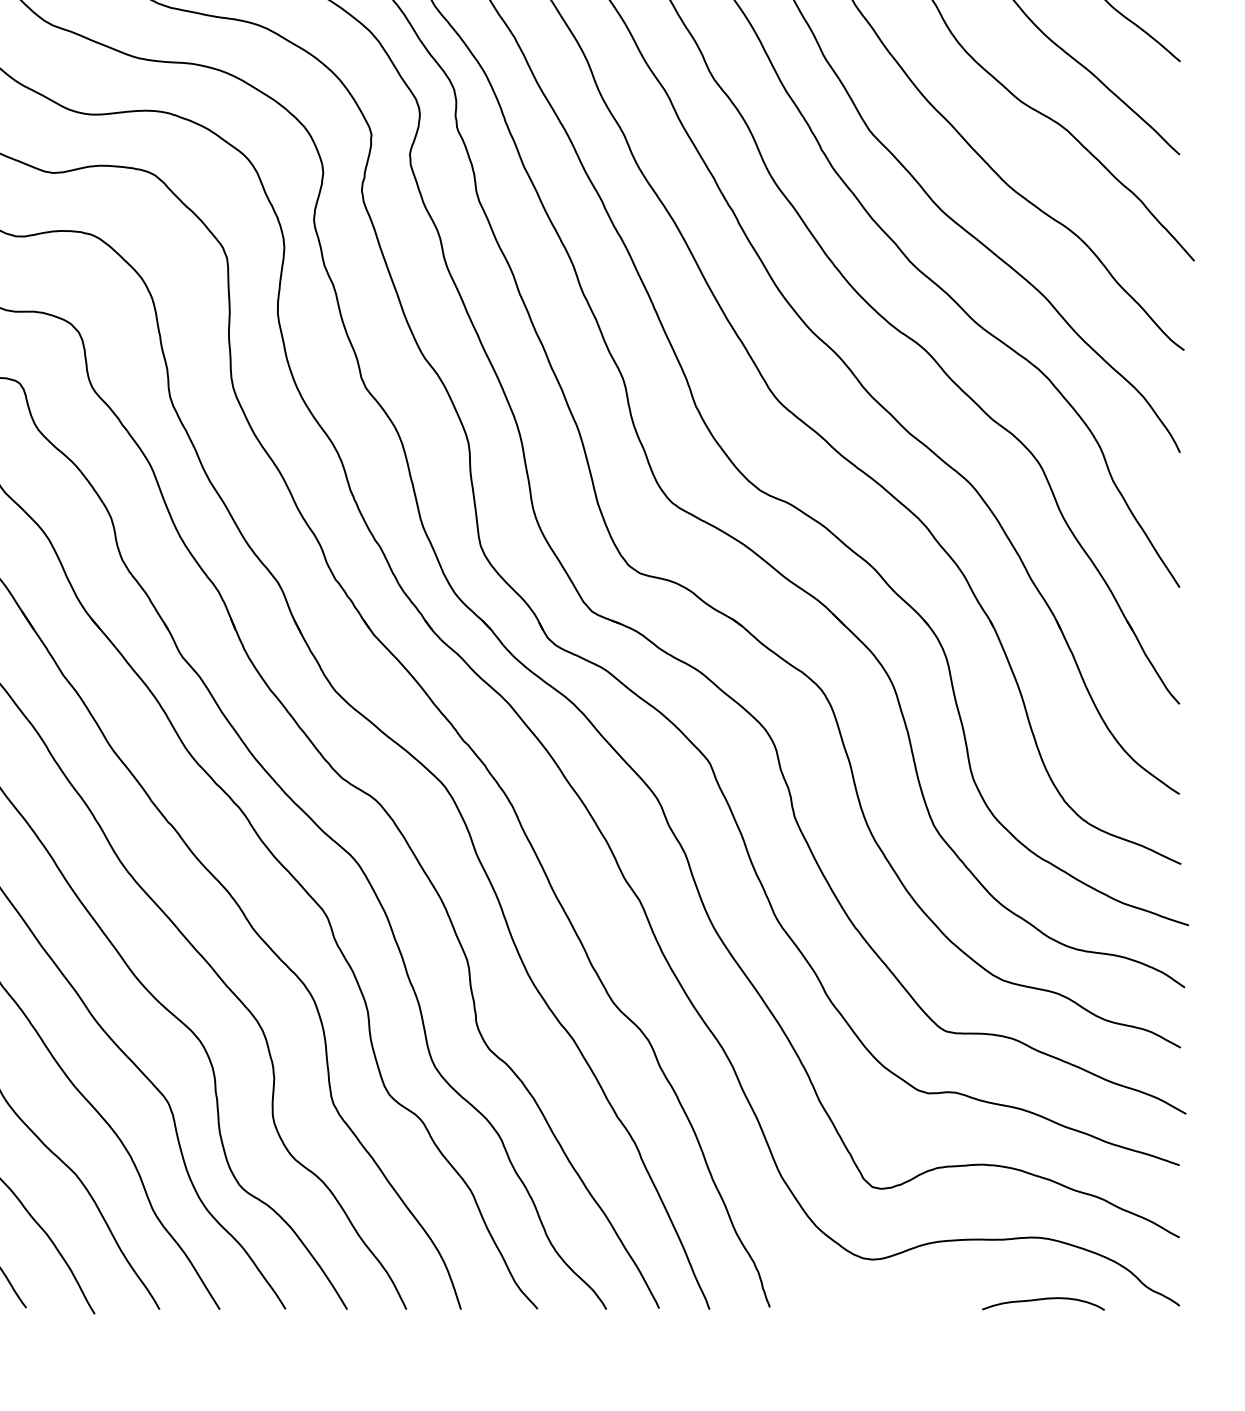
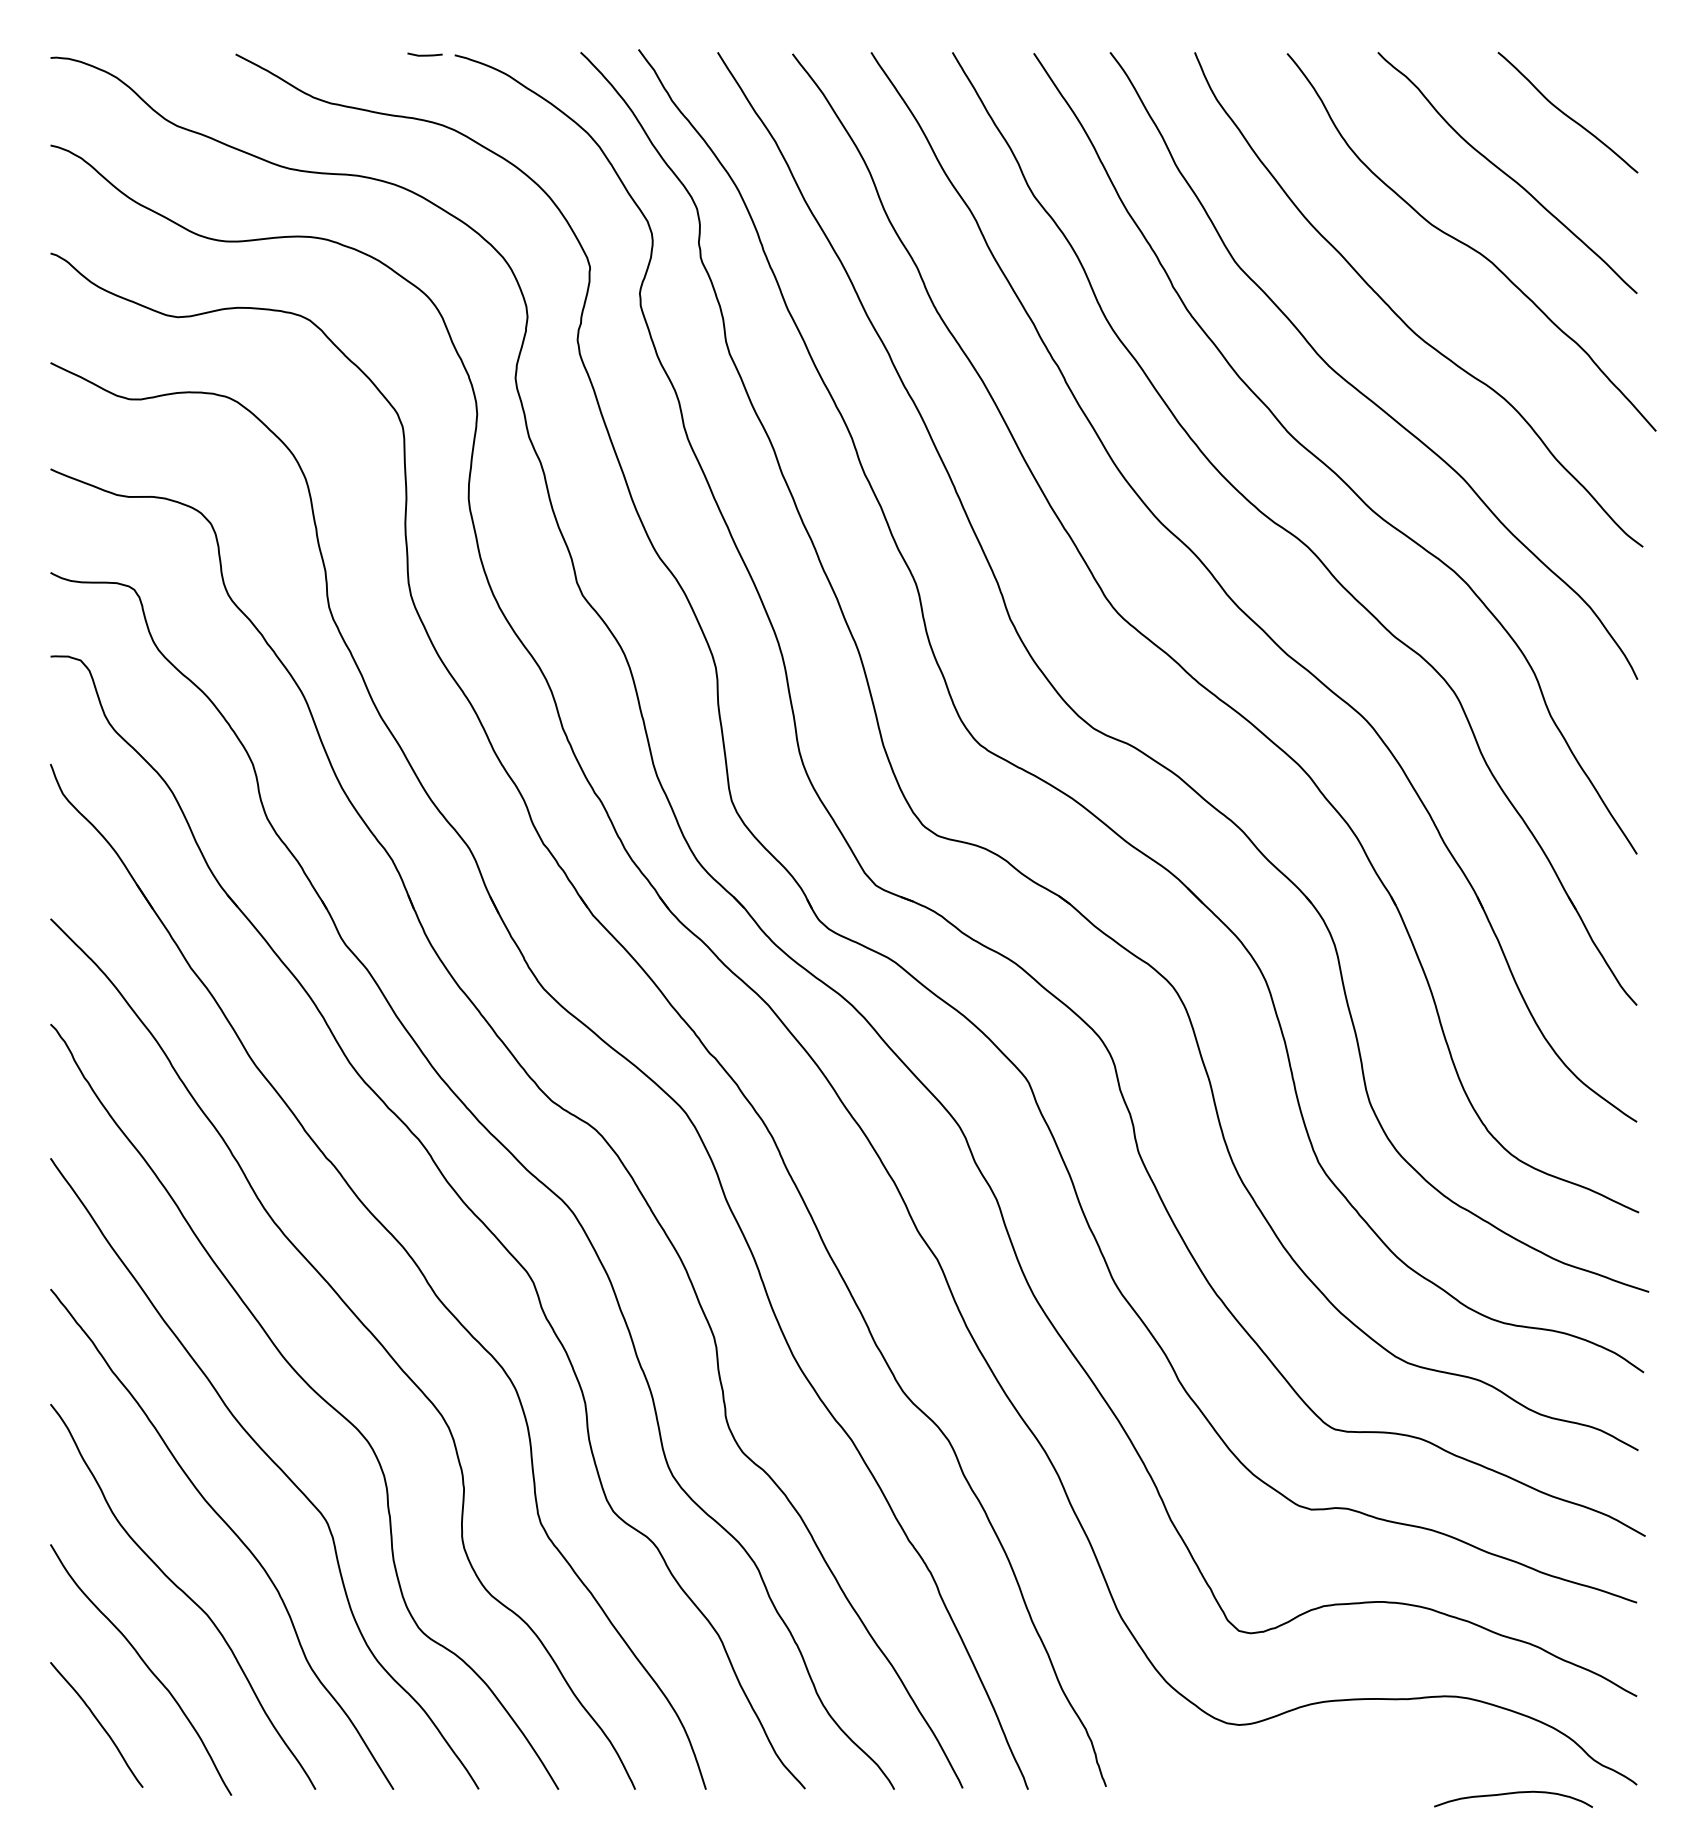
curve: (1041, 1300) -> (1511, 1794), moved

